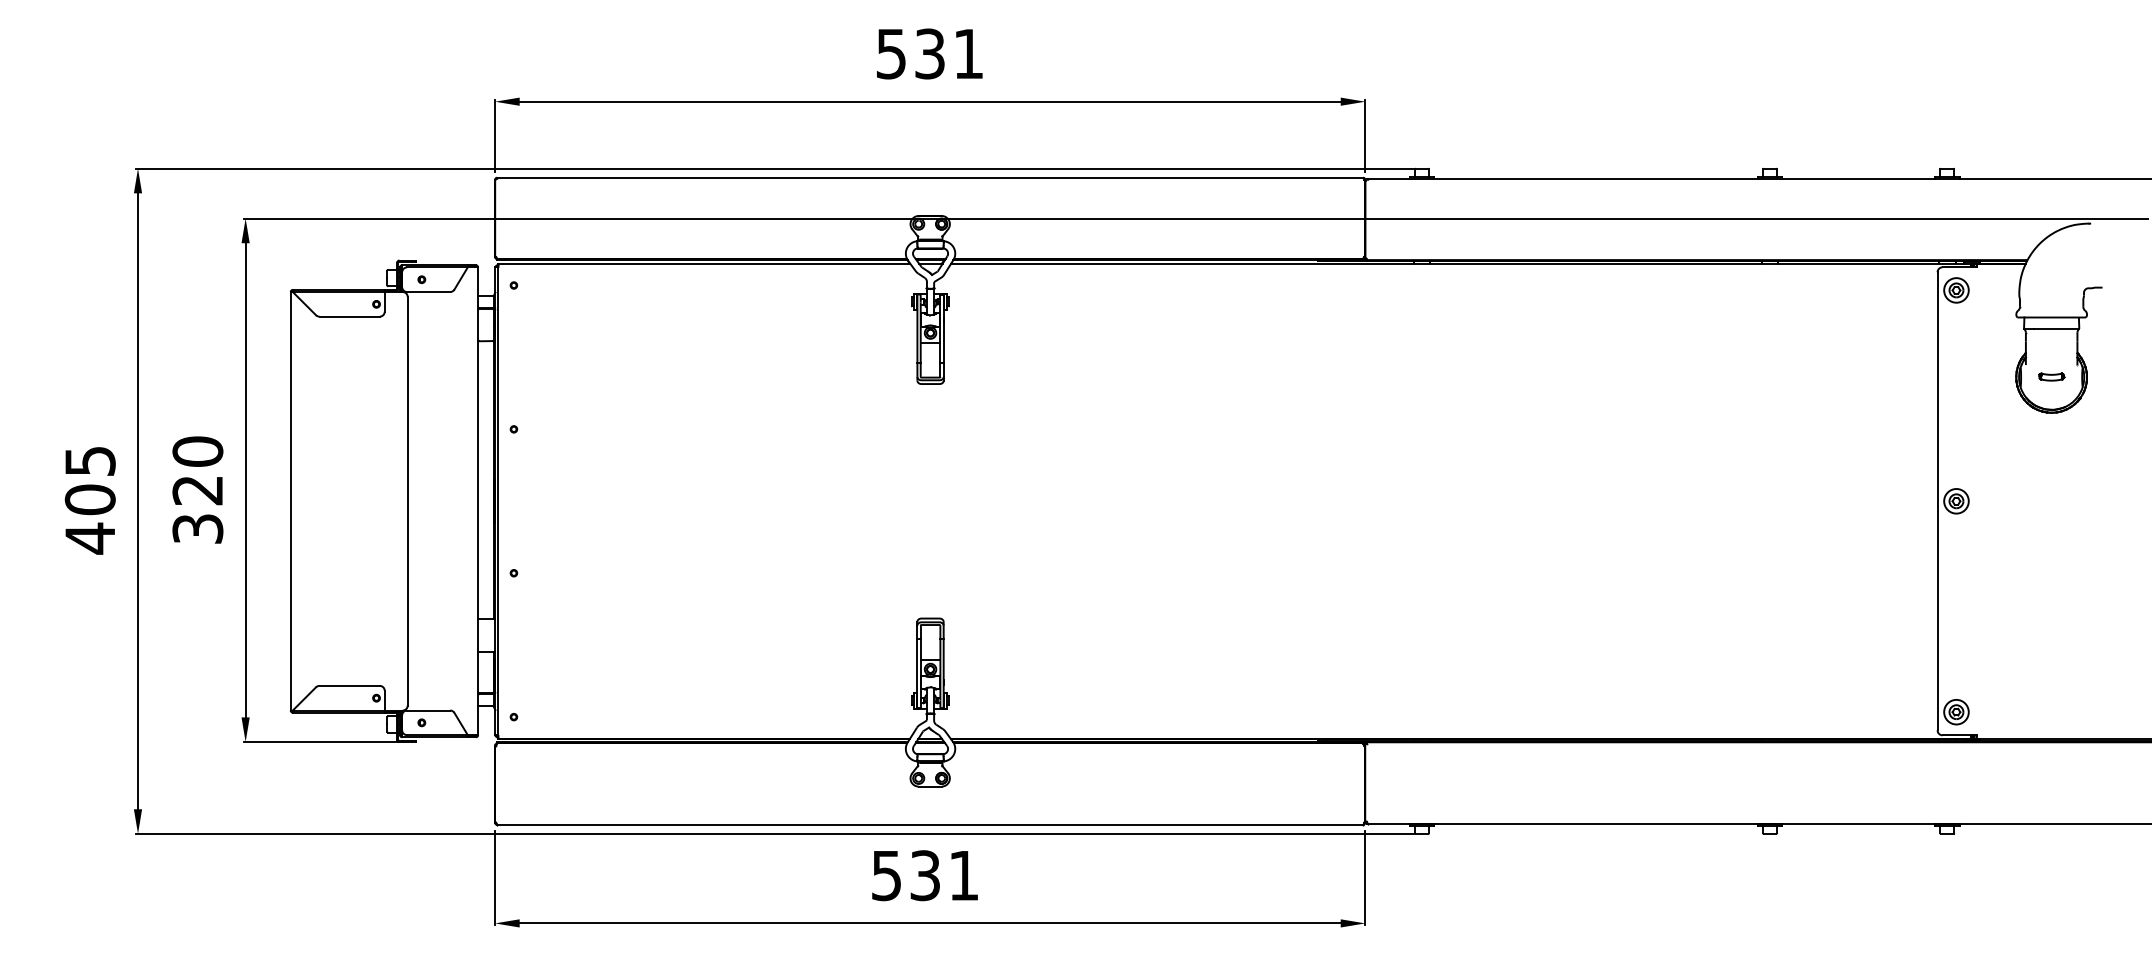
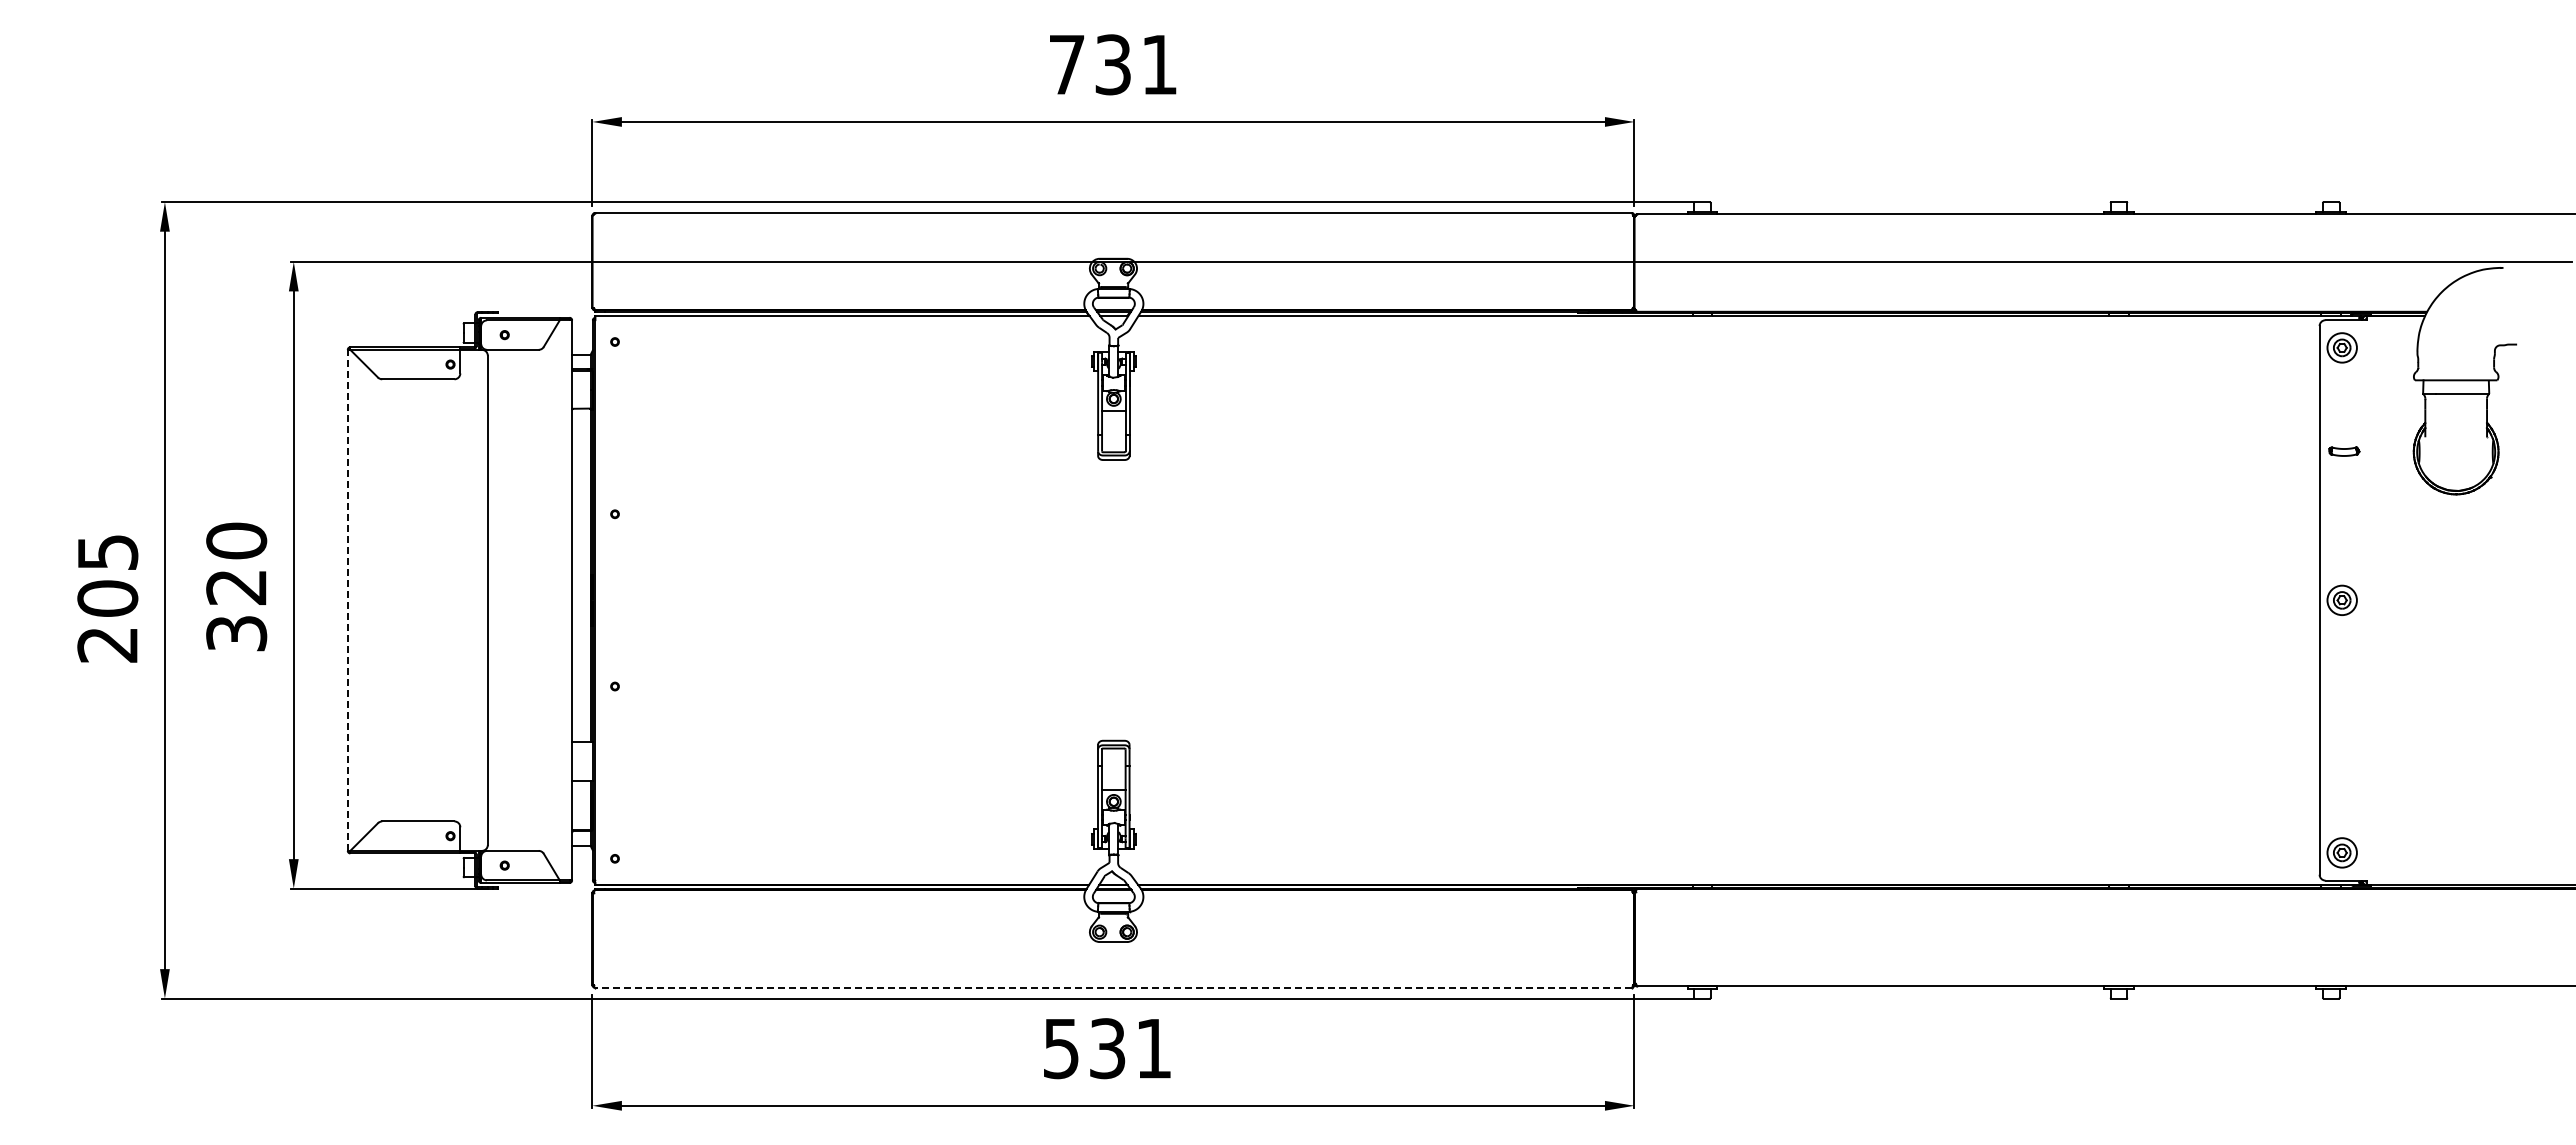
text: (891, 54) -> (1066, 65), 531 -> 731
part: (2051, 376) -> (2344, 451), moved
line: (290, 501) -> (347, 600), solid -> dashed
text: (90, 538) -> (107, 644), 405 -> 205
line: (929, 824) -> (1112, 987), solid -> dashed

